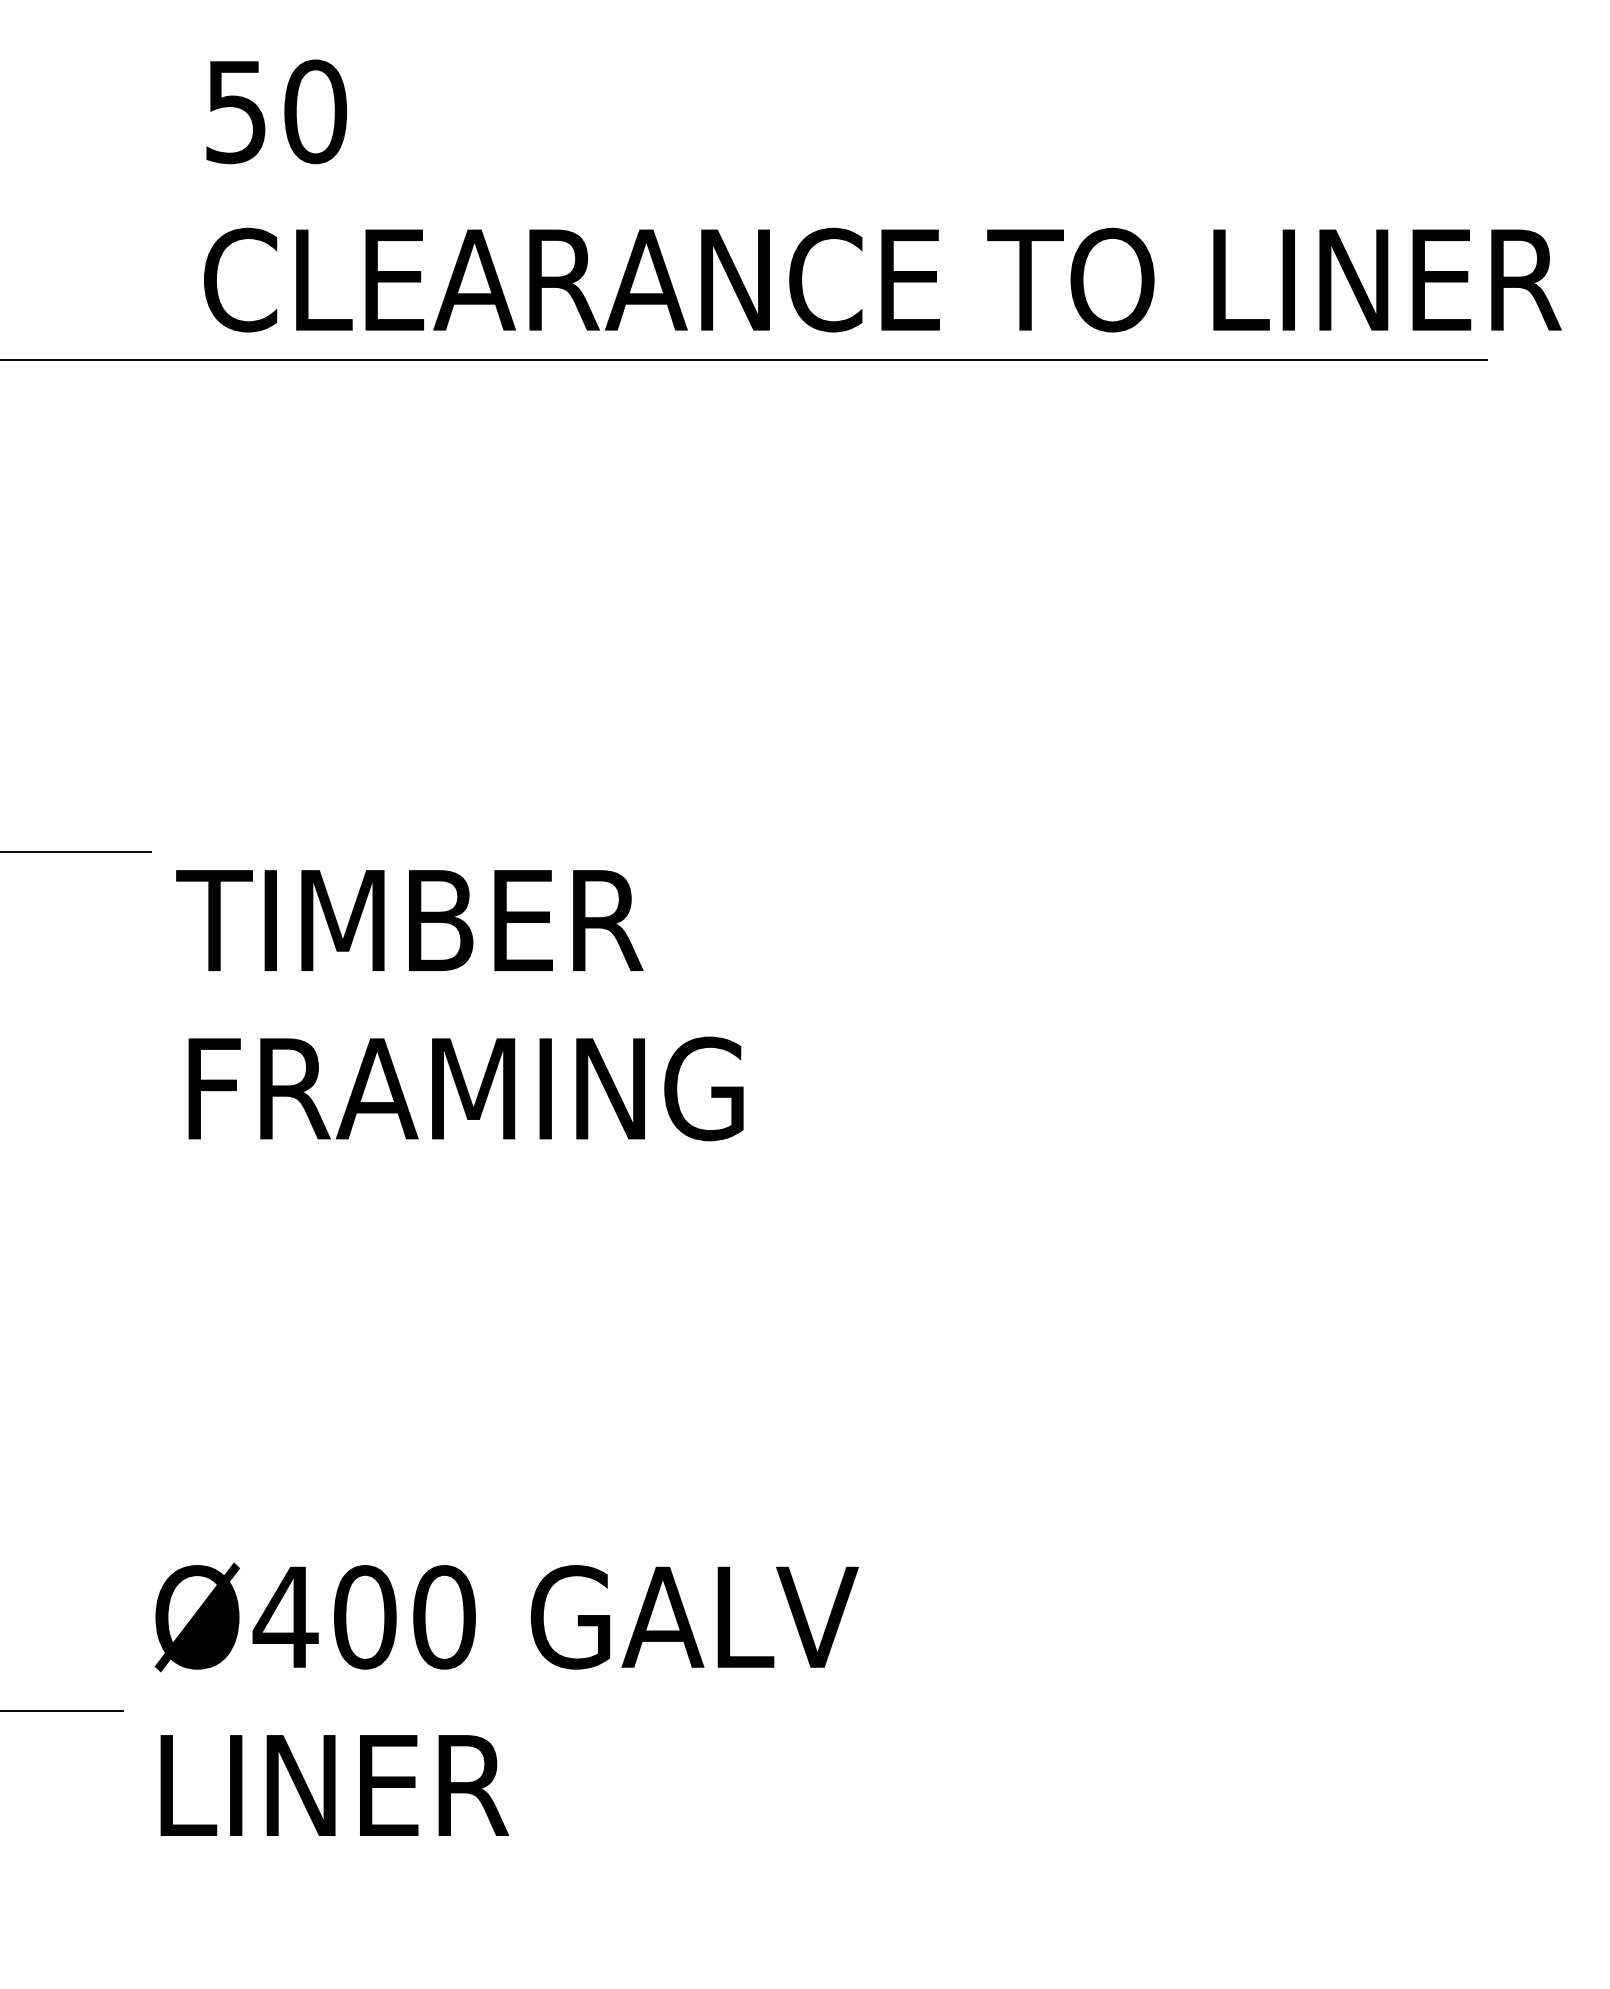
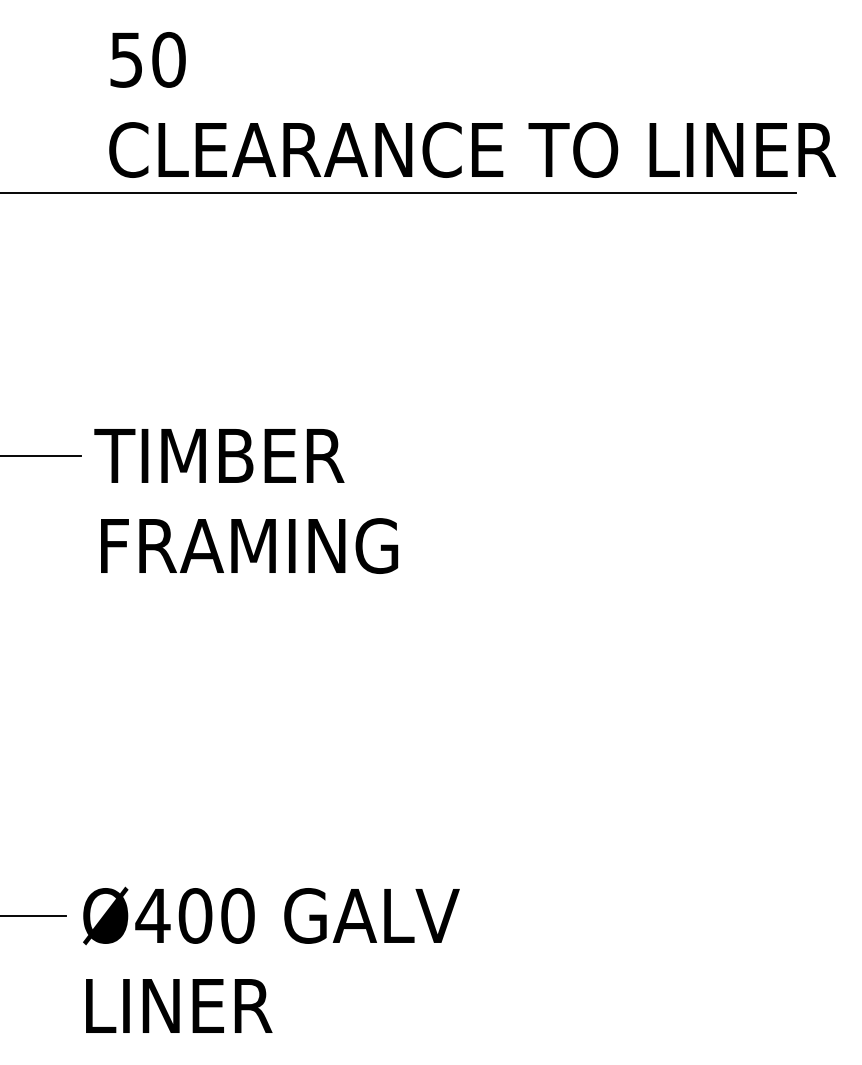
text: (460, 1005) -> (246, 501), moved
text: (507, 1698) -> (271, 959), moved

